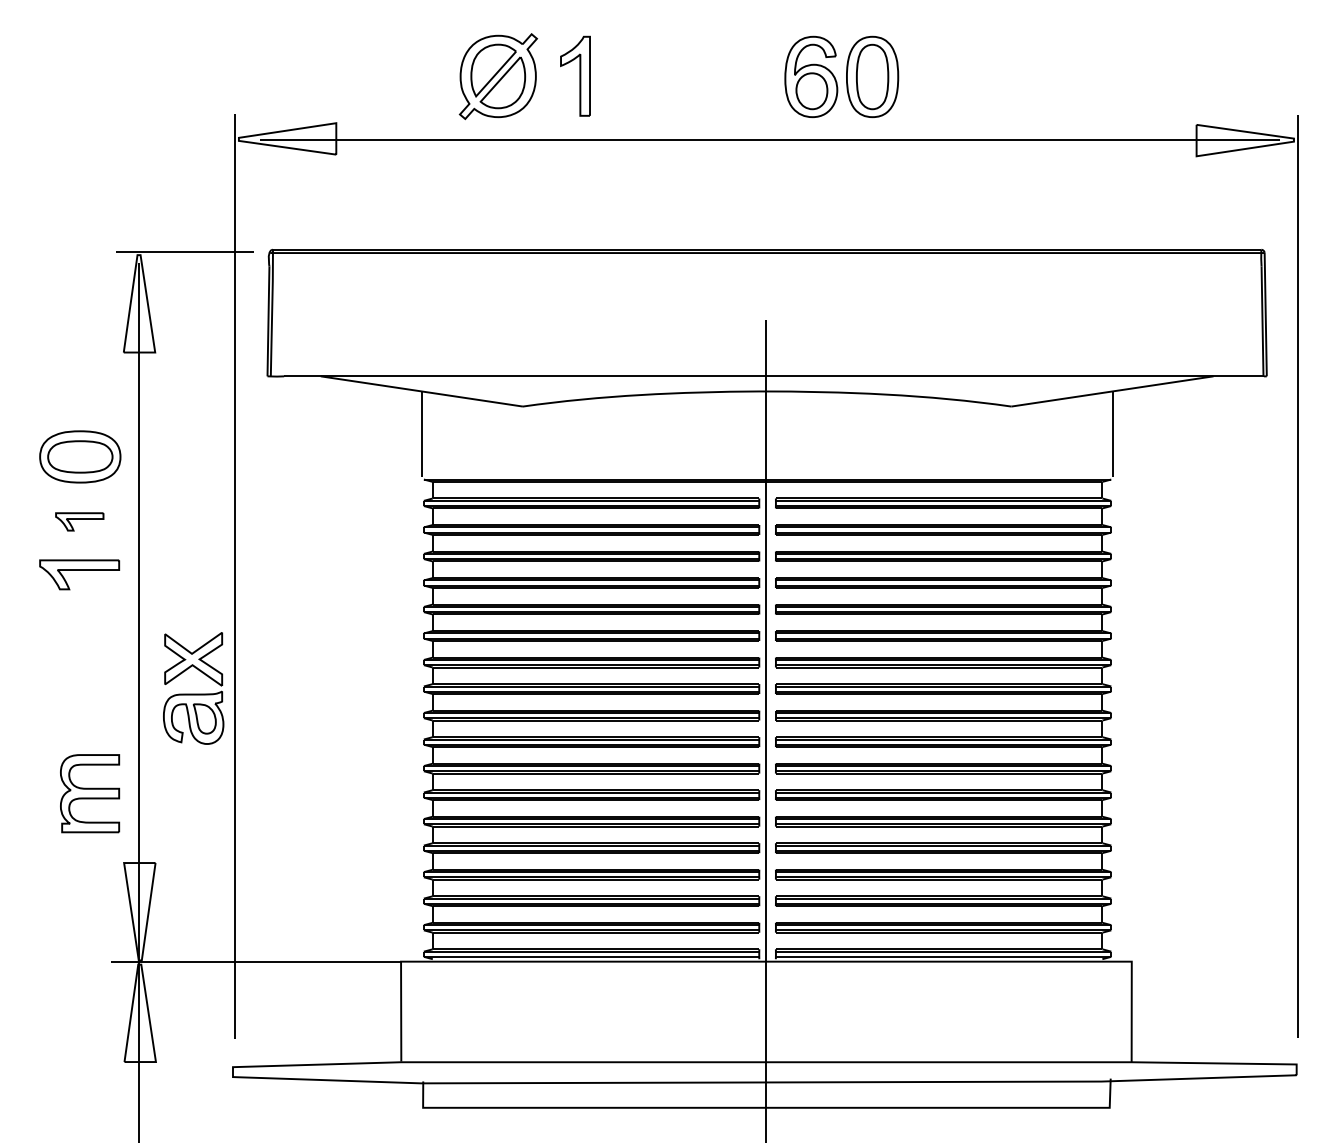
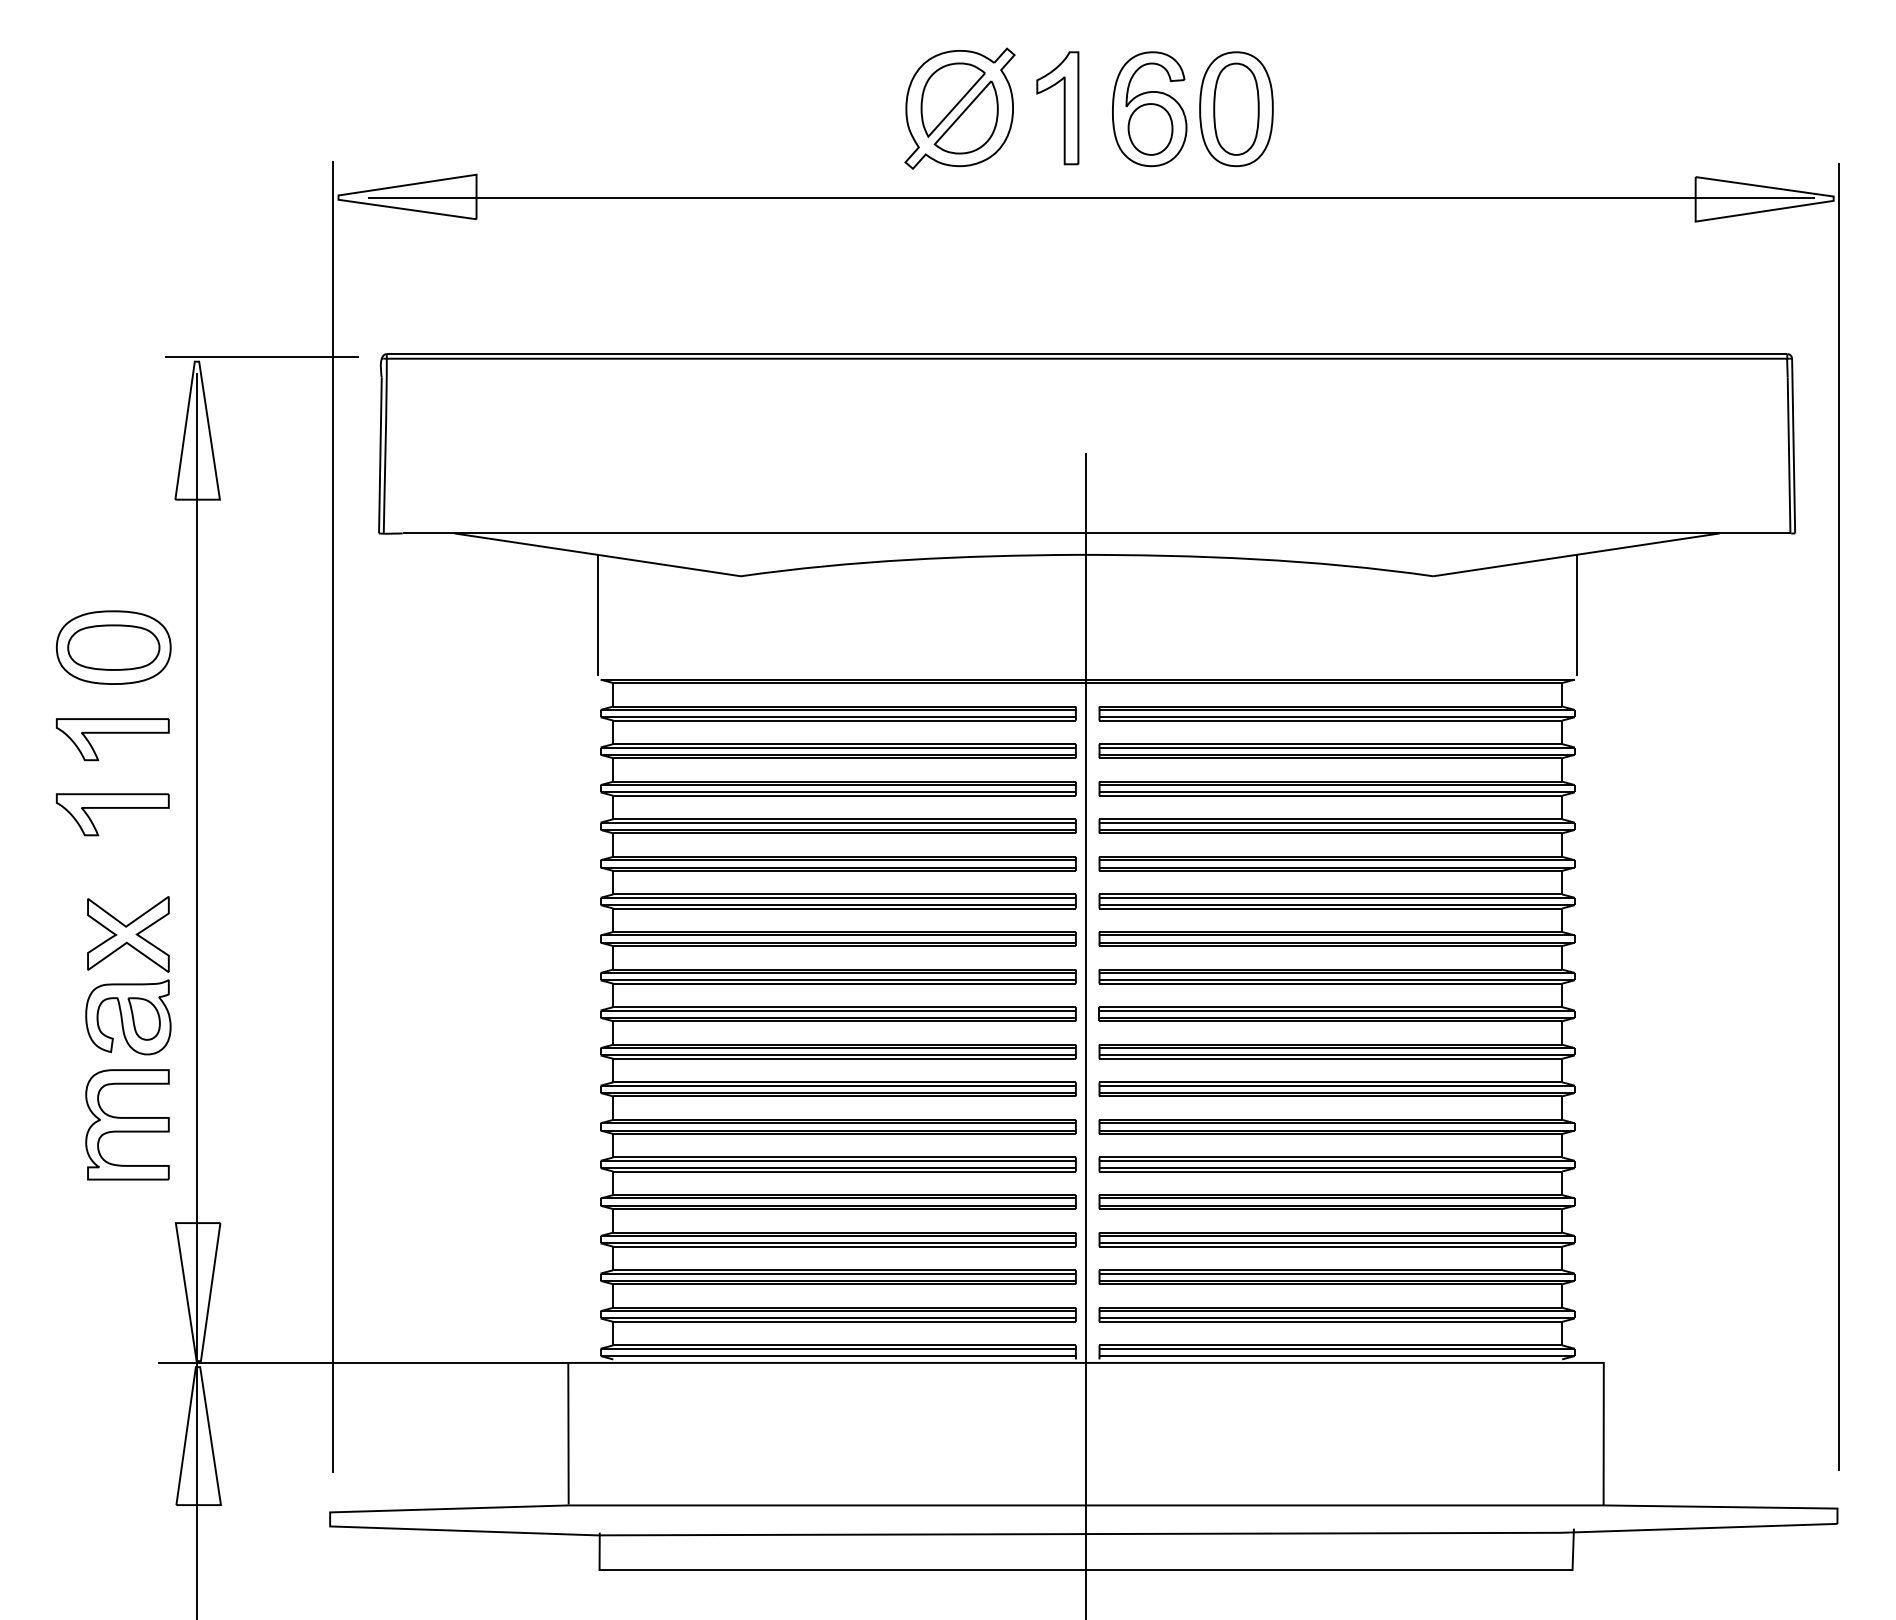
part: (575, 75) -> (1057, 107), moved
part: (498, 76) -> (960, 108), moved
part: (79, 521) -> (112, 739), size x1.67
part: (193, 688) -> (128, 975), moved

